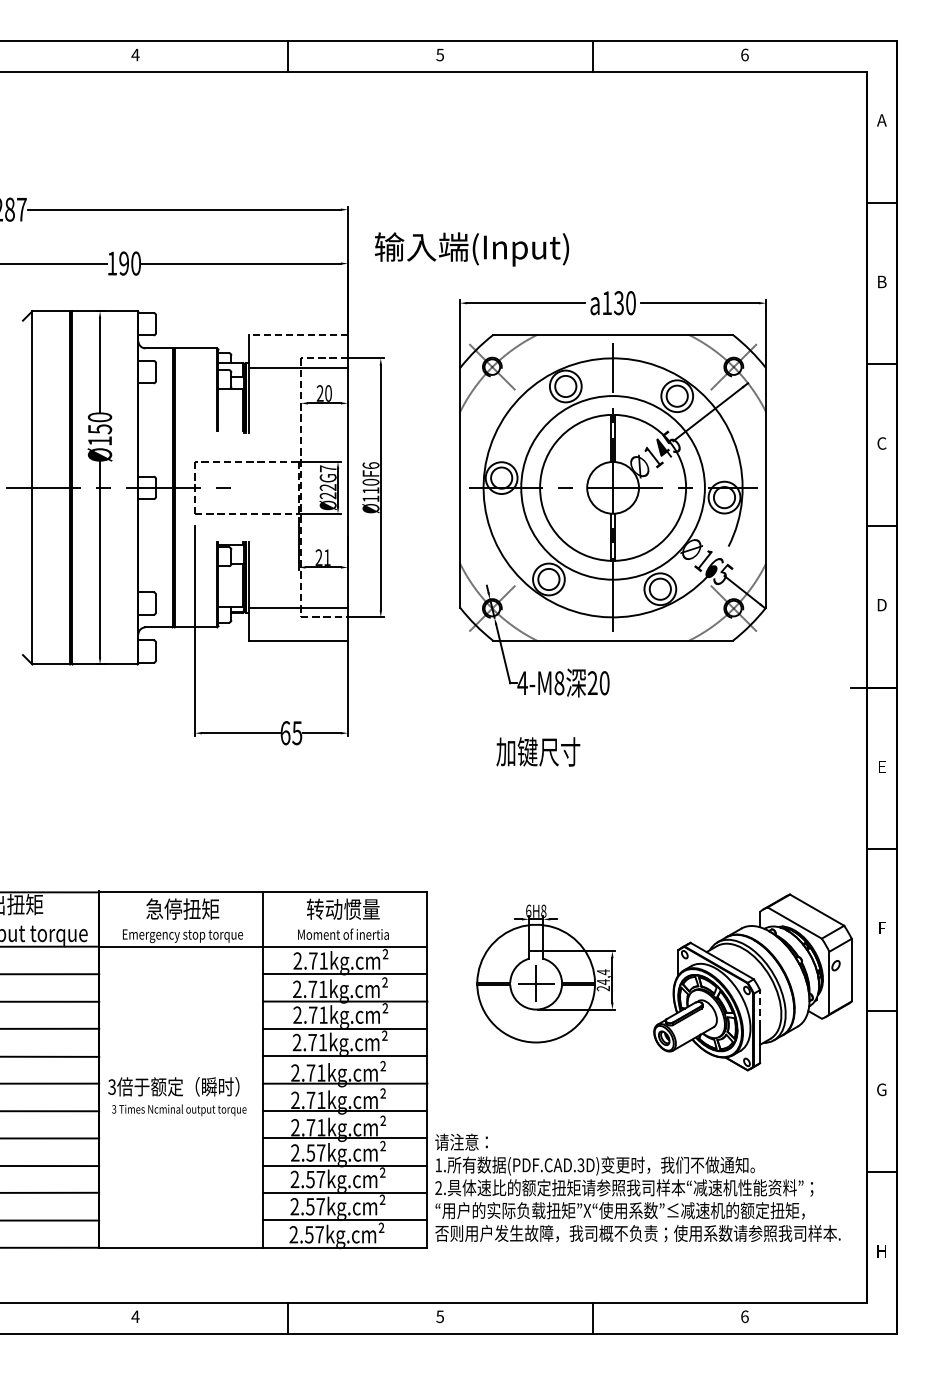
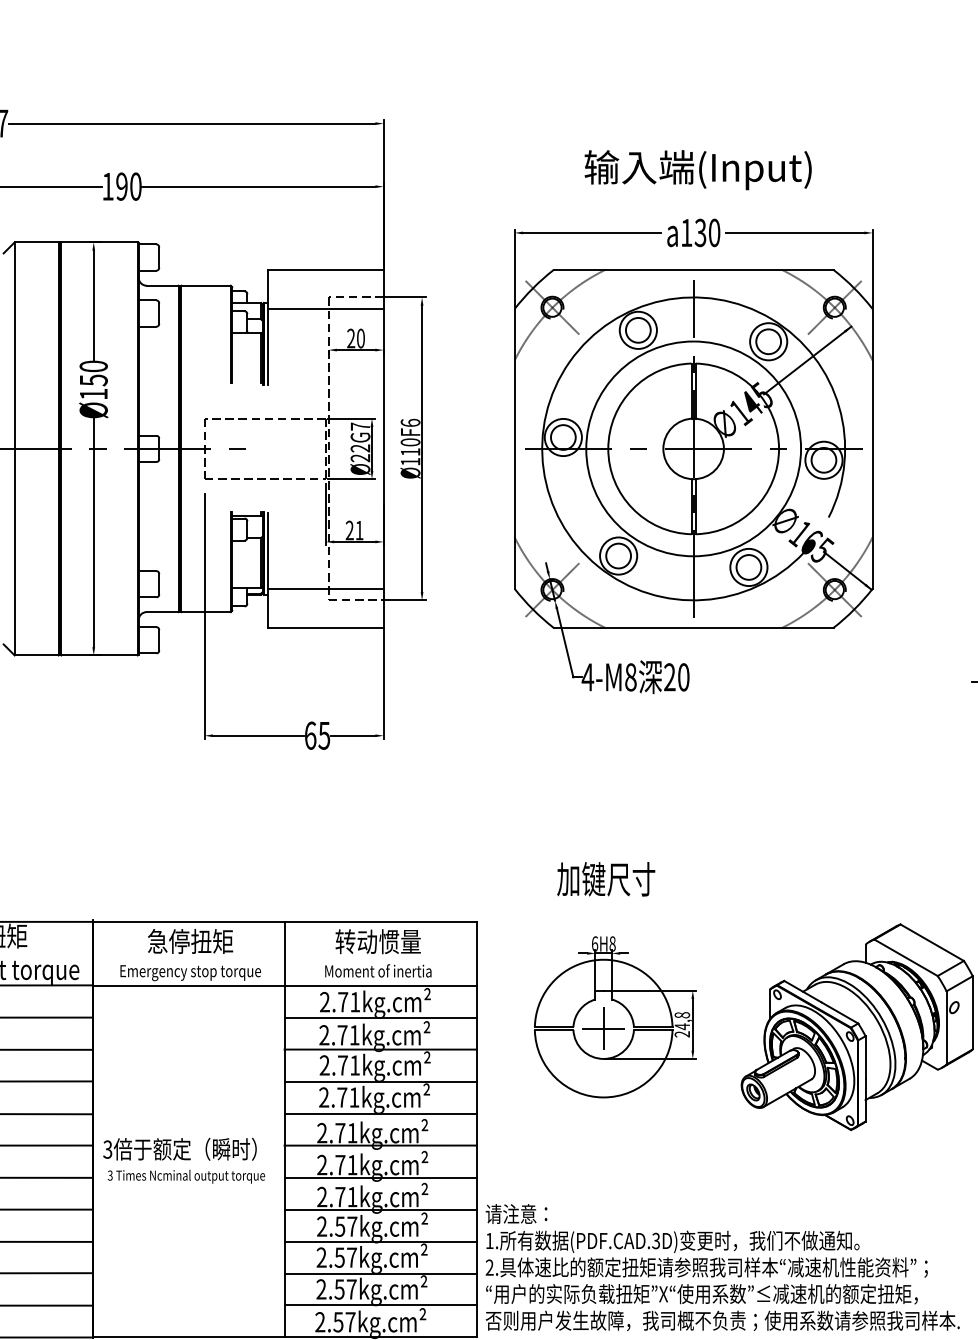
text: (471, 249) -> (697, 170), moved
line: (298, 334) -> (325, 269), dashed -> solid
text: (538, 751) -> (606, 878), moved
text: (603, 972) -> (682, 1015), 24,4 -> 24,8
line: (760, 1007) -> (866, 1056), dashed -> solid

